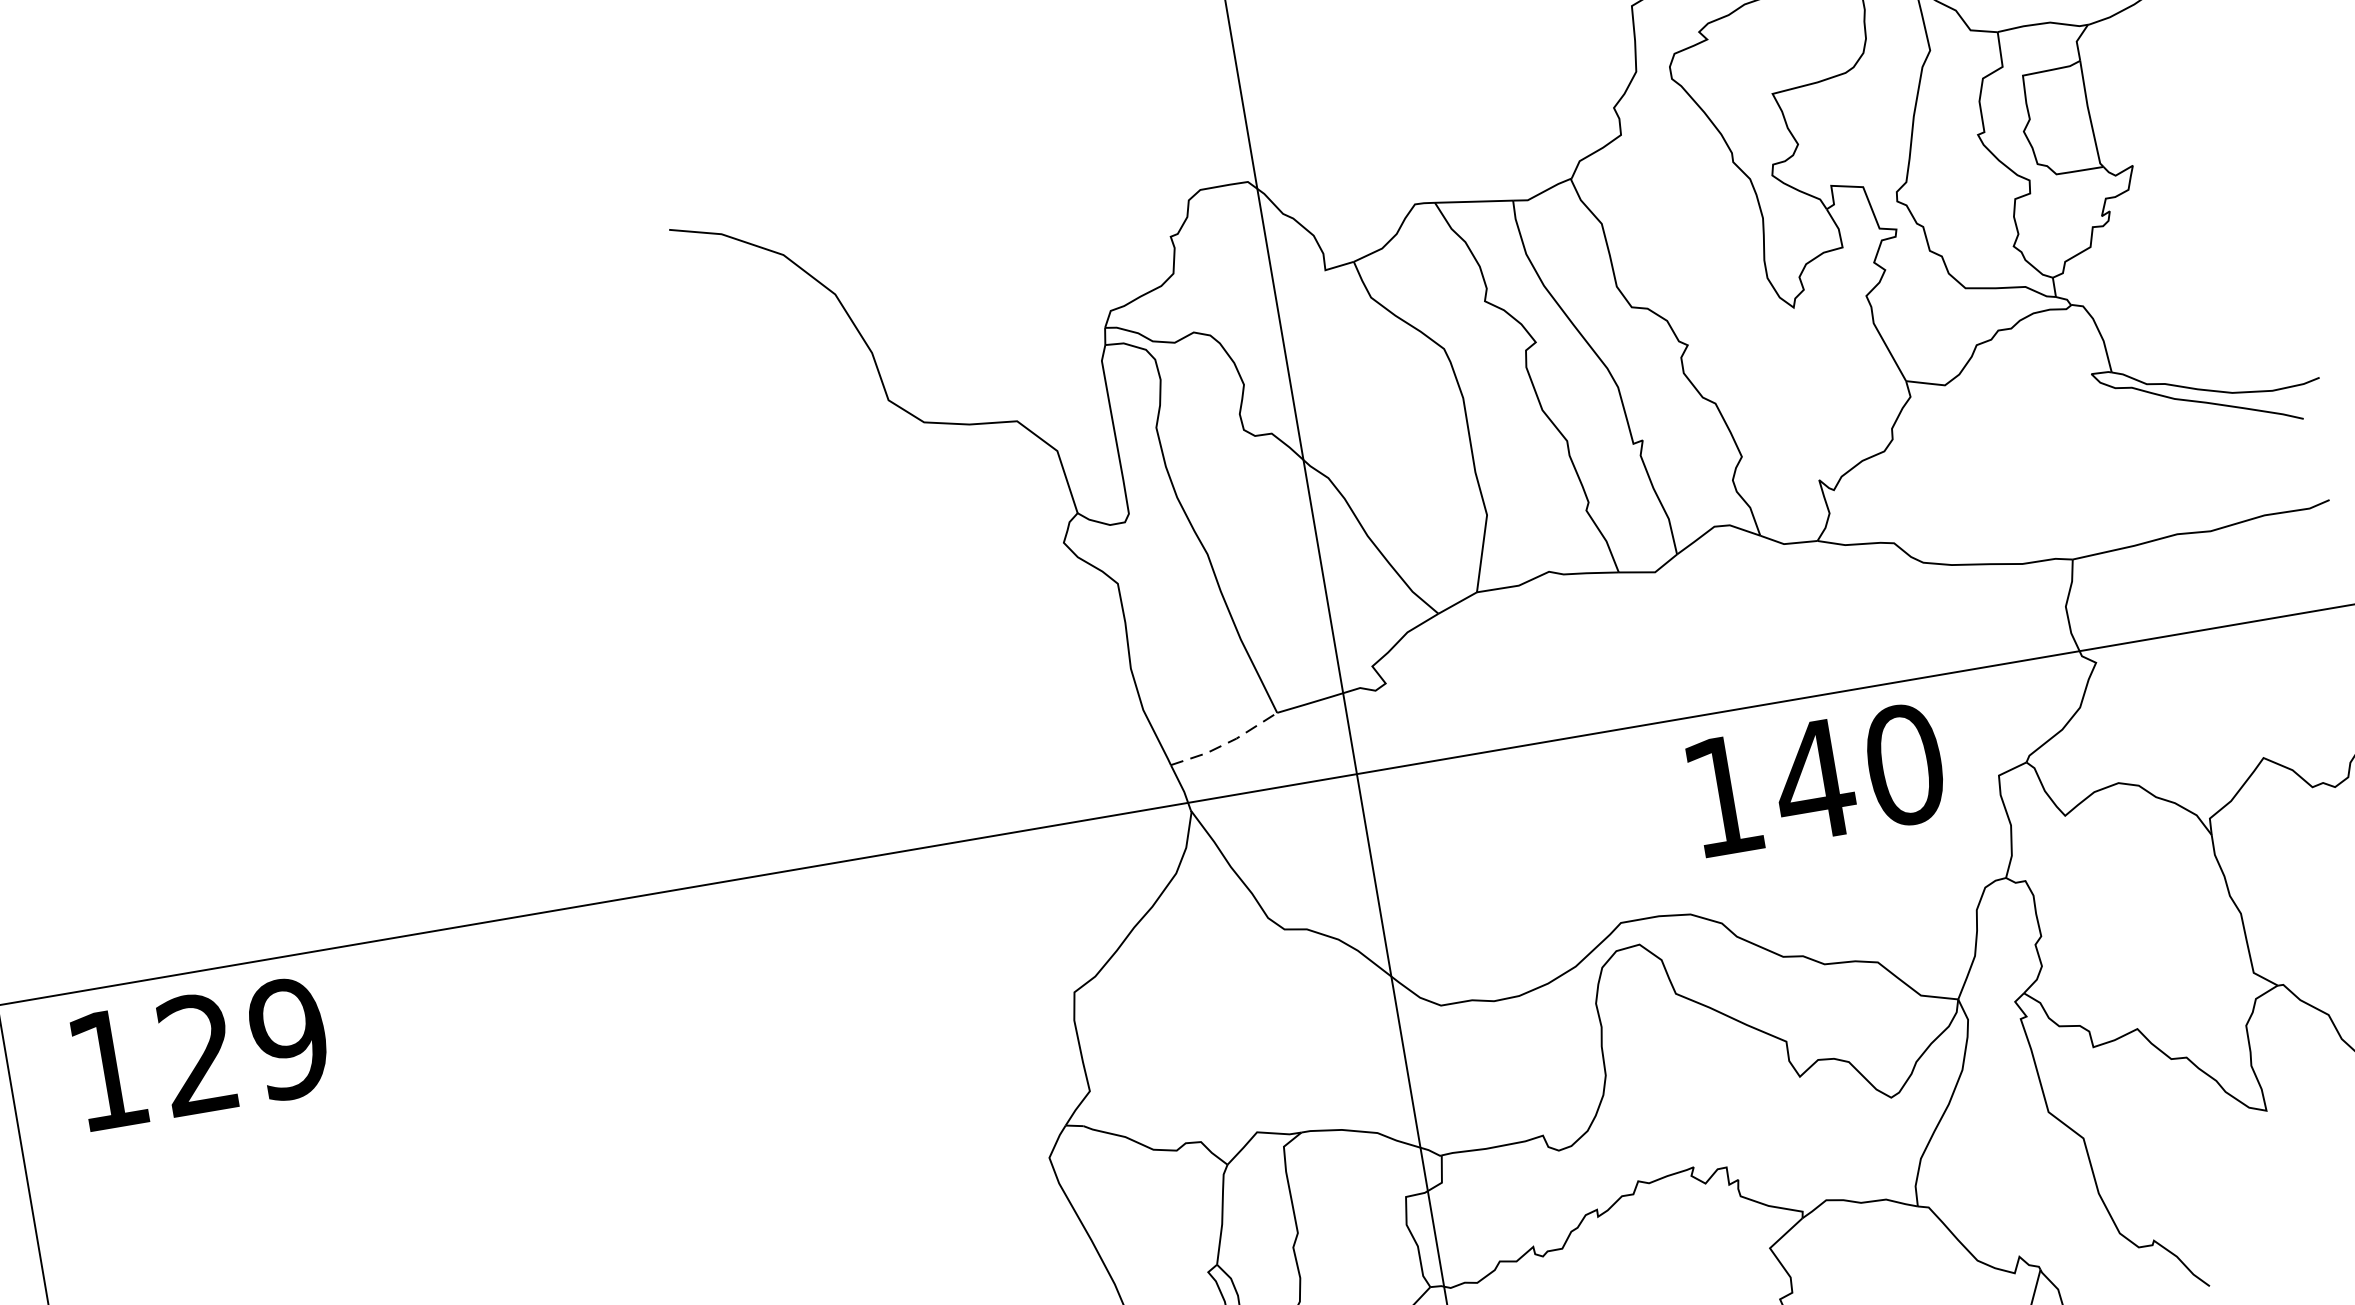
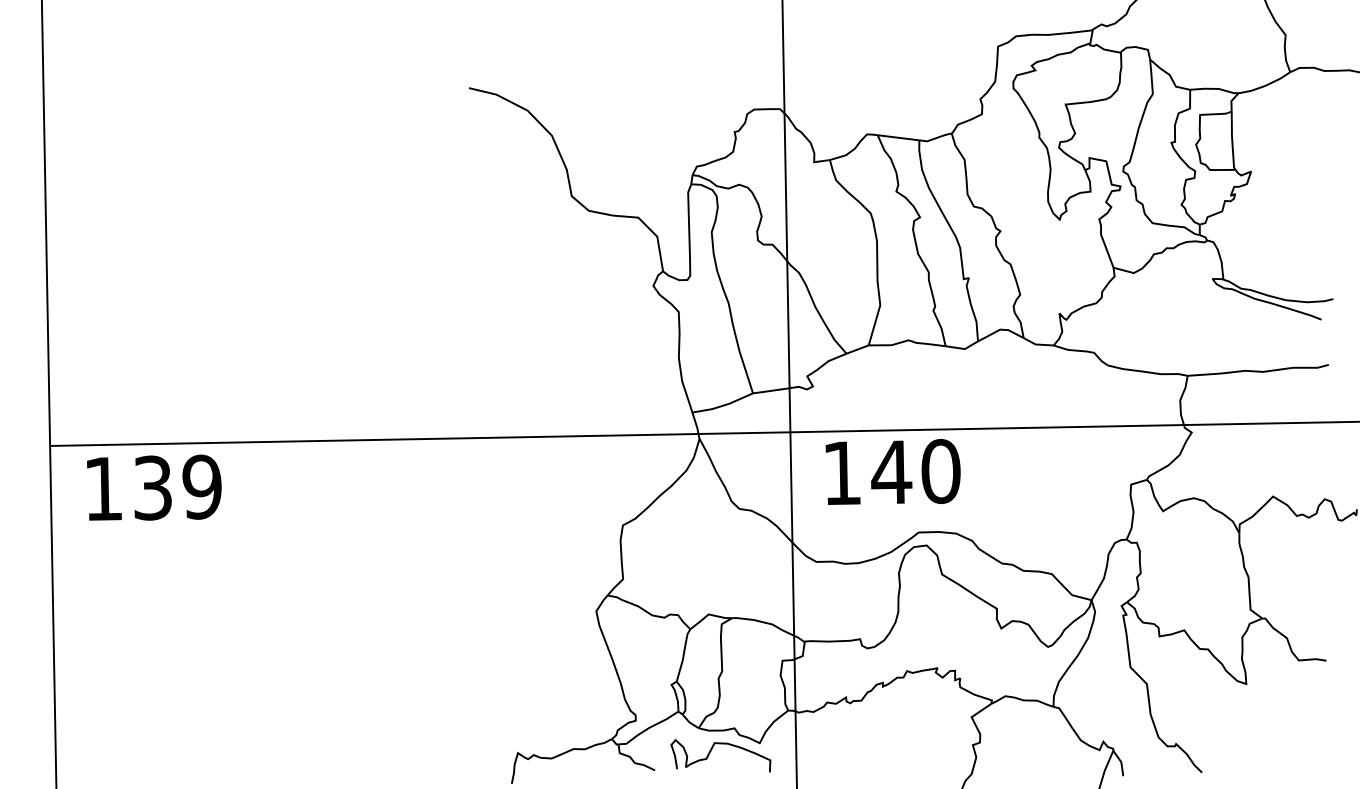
line: (1226, 743) -> (723, 405), dashed -> solid
text: (1815, 778) -> (892, 471), moved
text: (197, 1053) -> (152, 487), 129 -> 139

